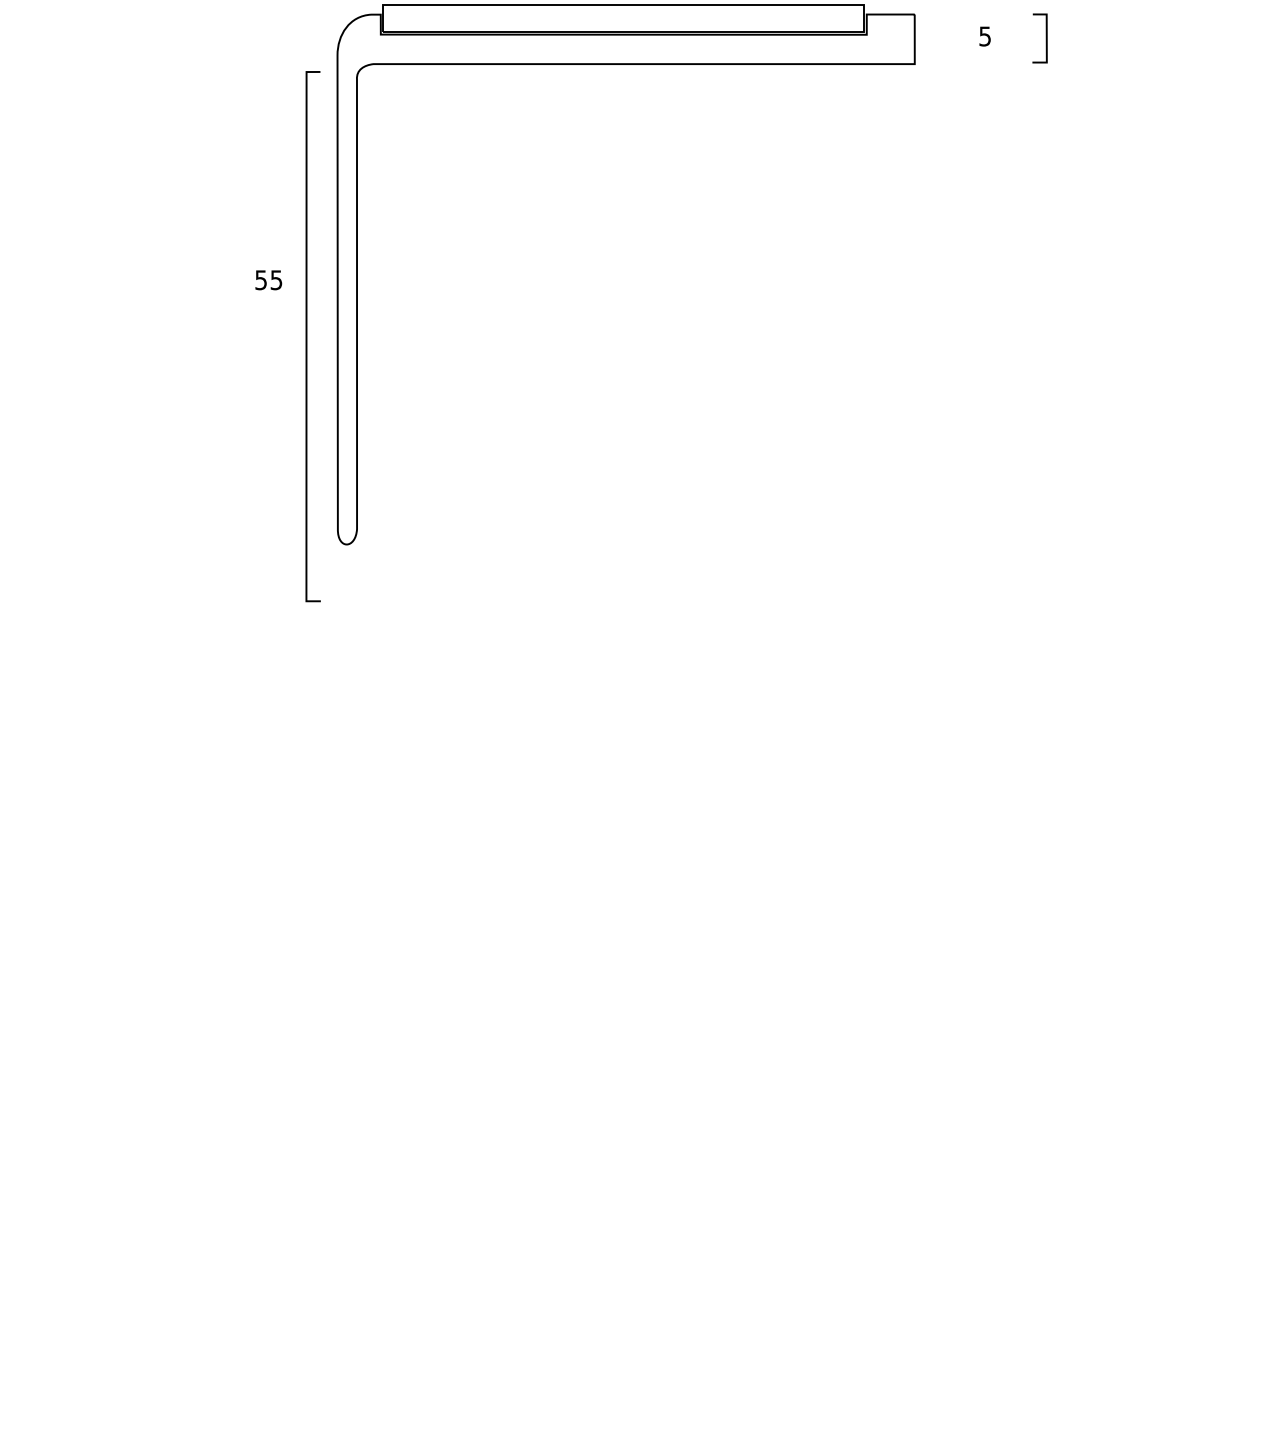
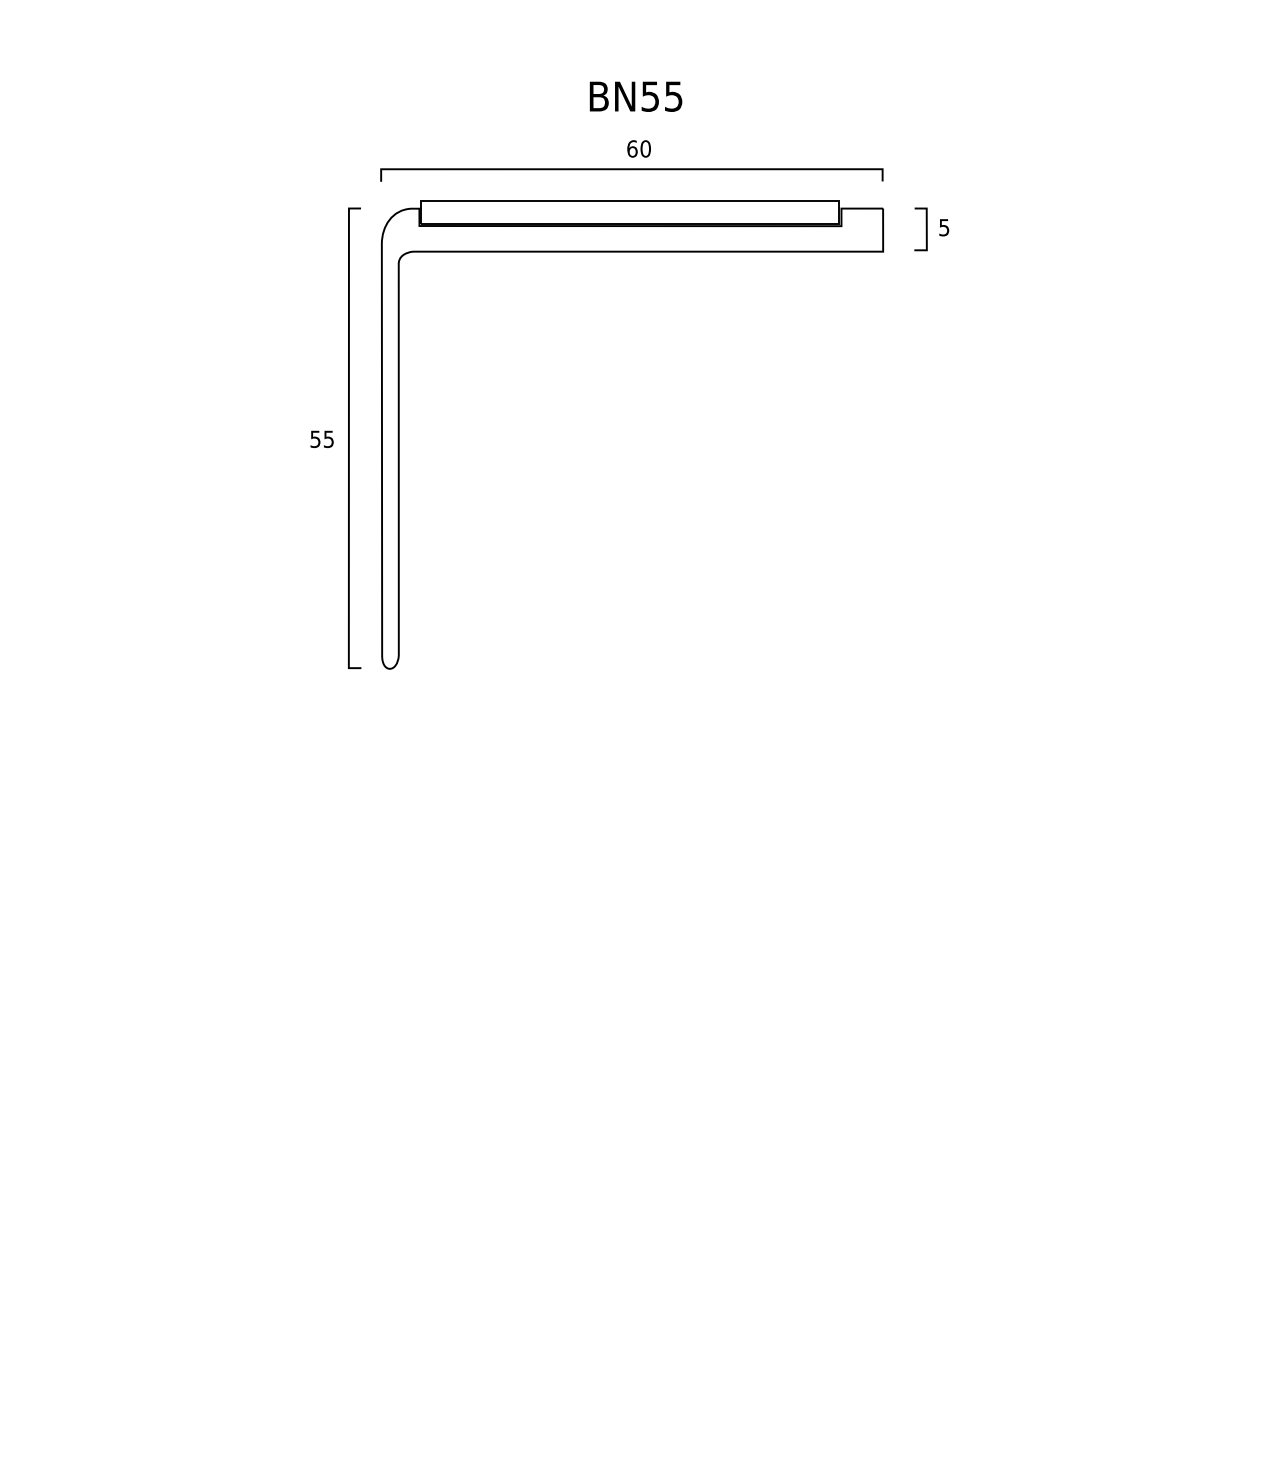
curve: (1045, 38) -> (925, 229), moved
curve: (307, 335) -> (349, 437), moved

